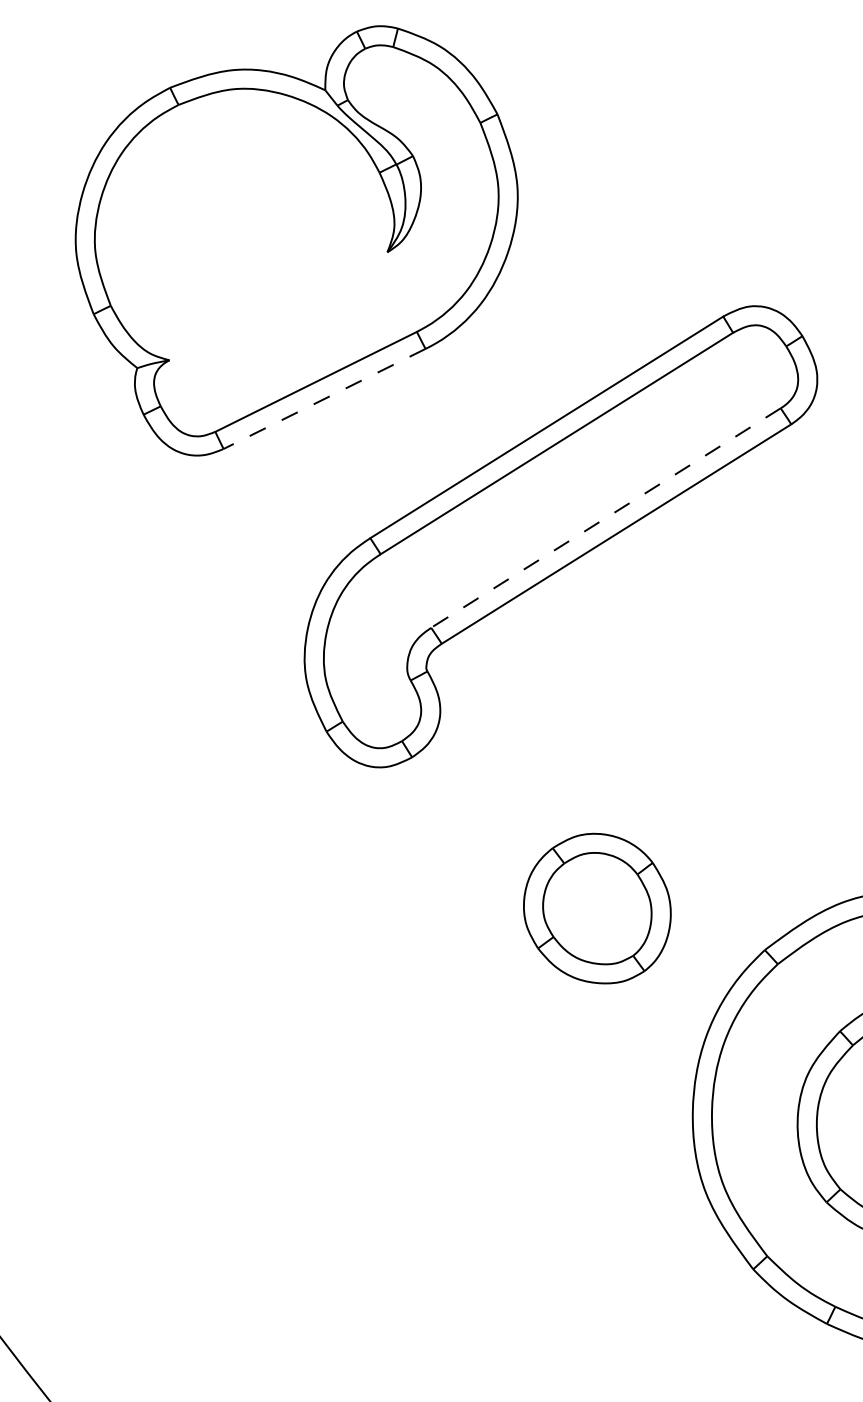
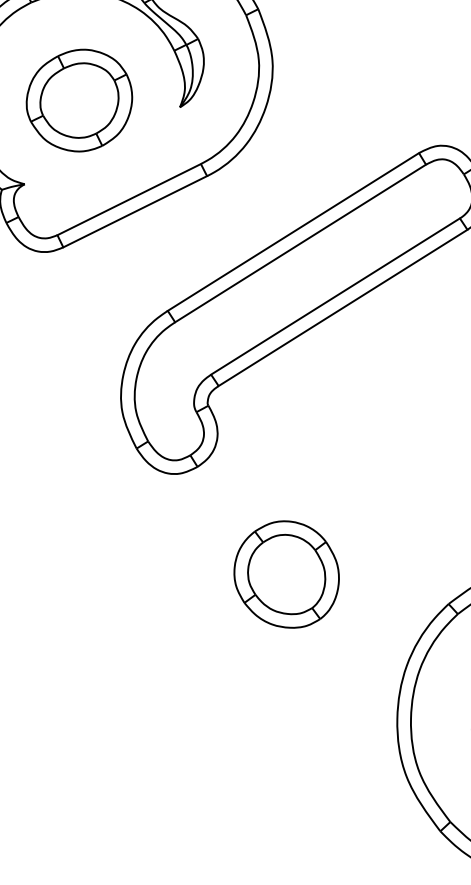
part: (246, 242) -> (79, 100), added
line: (324, 398) -> (135, 211), dashed -> solid
line: (605, 518) -> (335, 296), dashed -> solid
part: (597, 908) -> (286, 574), moved

